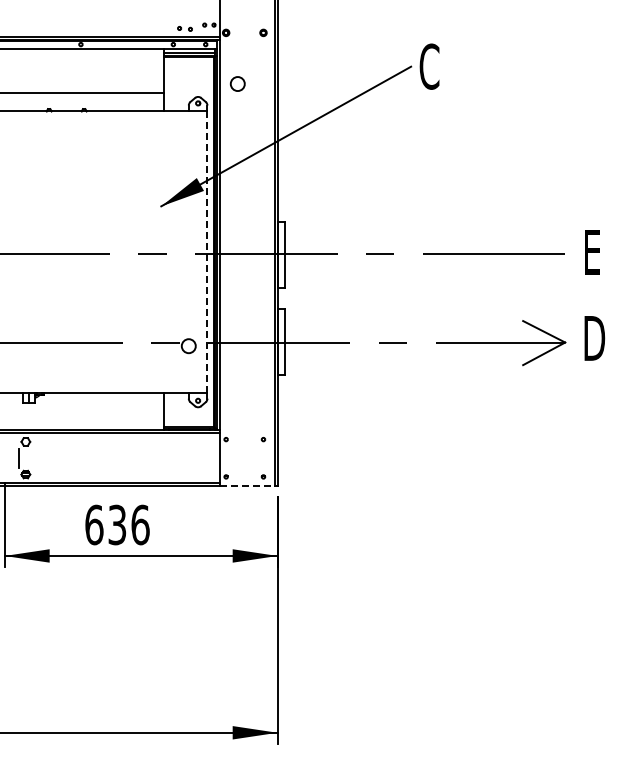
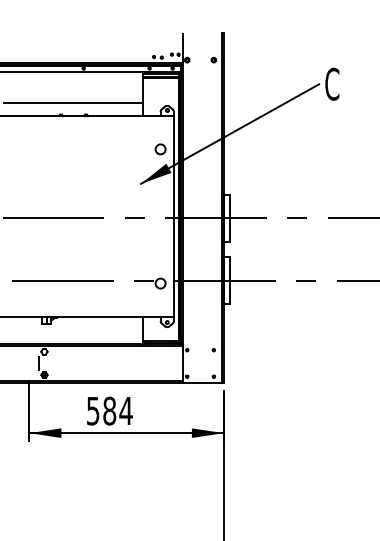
circle: (237, 83) -> (160, 149), moved
line: (207, 252) -> (173, 216), dashed -> solid
line: (247, 486) -> (202, 383), dashed -> solid
text: (117, 524) -> (109, 410), 636 -> 584

